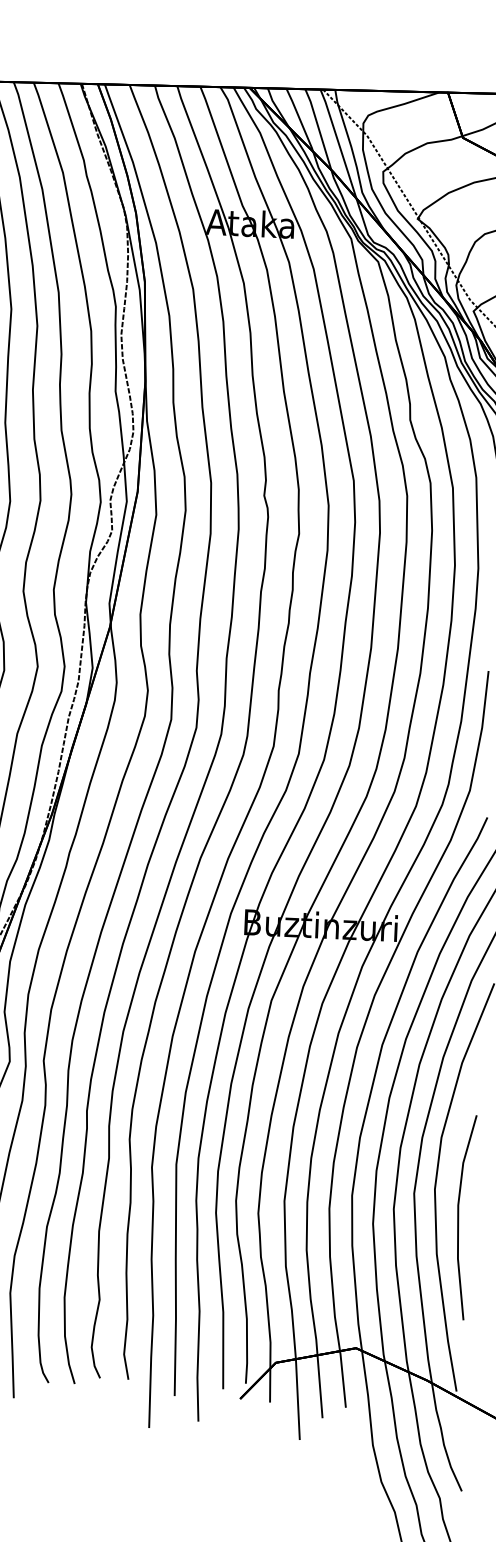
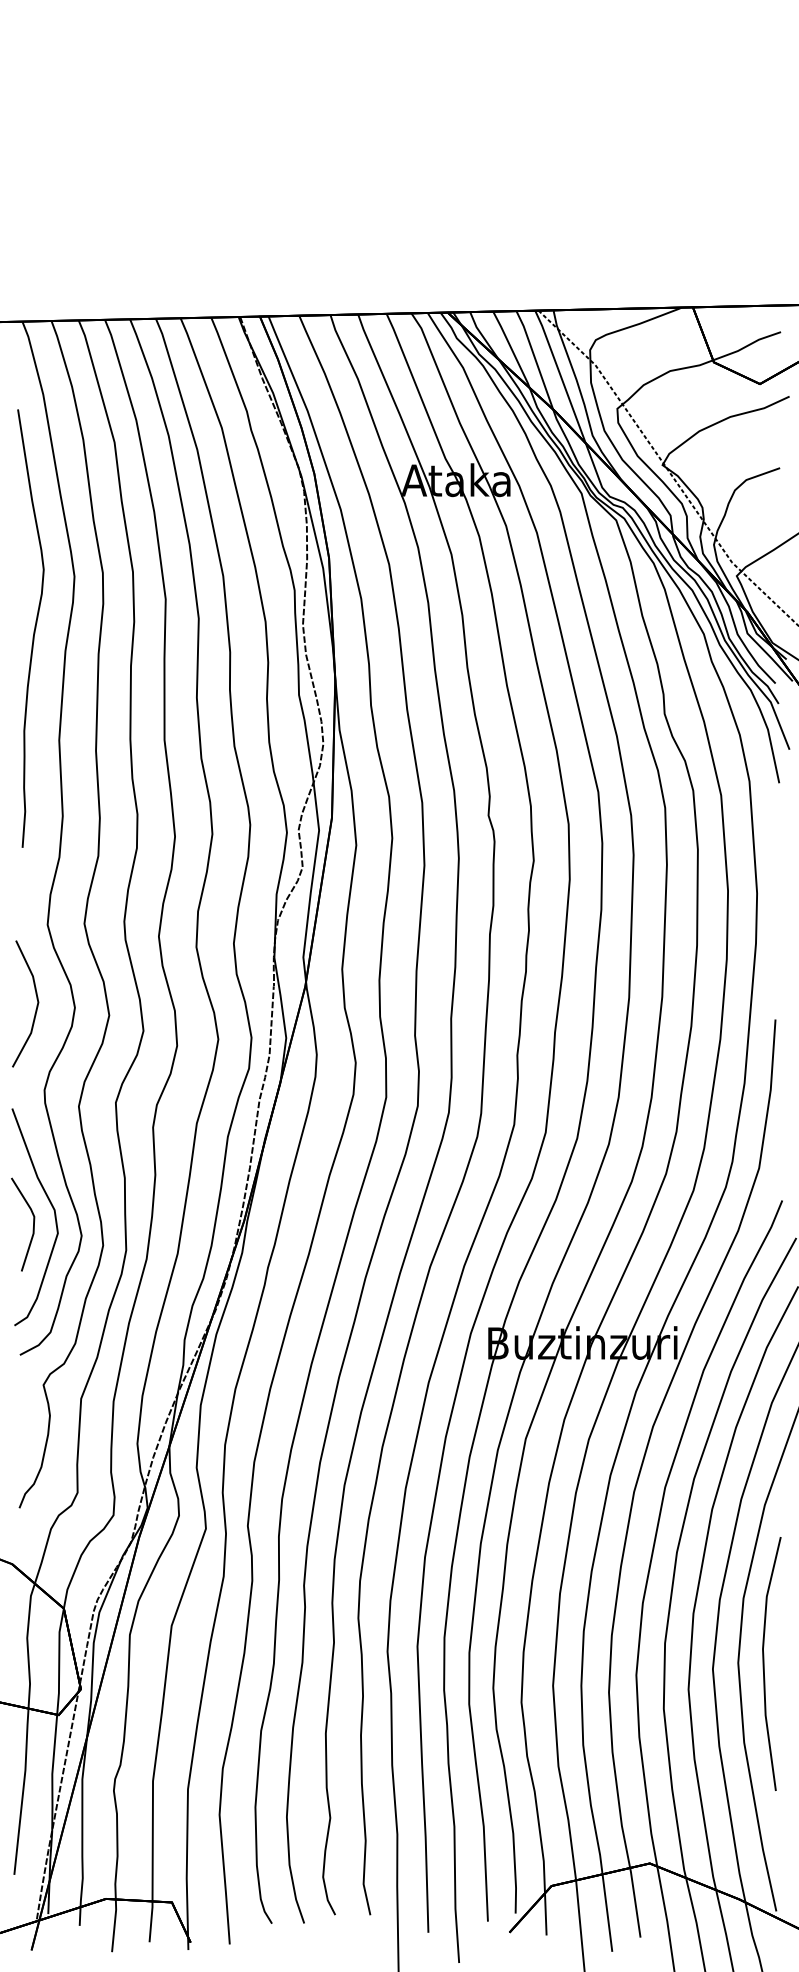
line: (458, 1216) -> (764, 1663), moved

